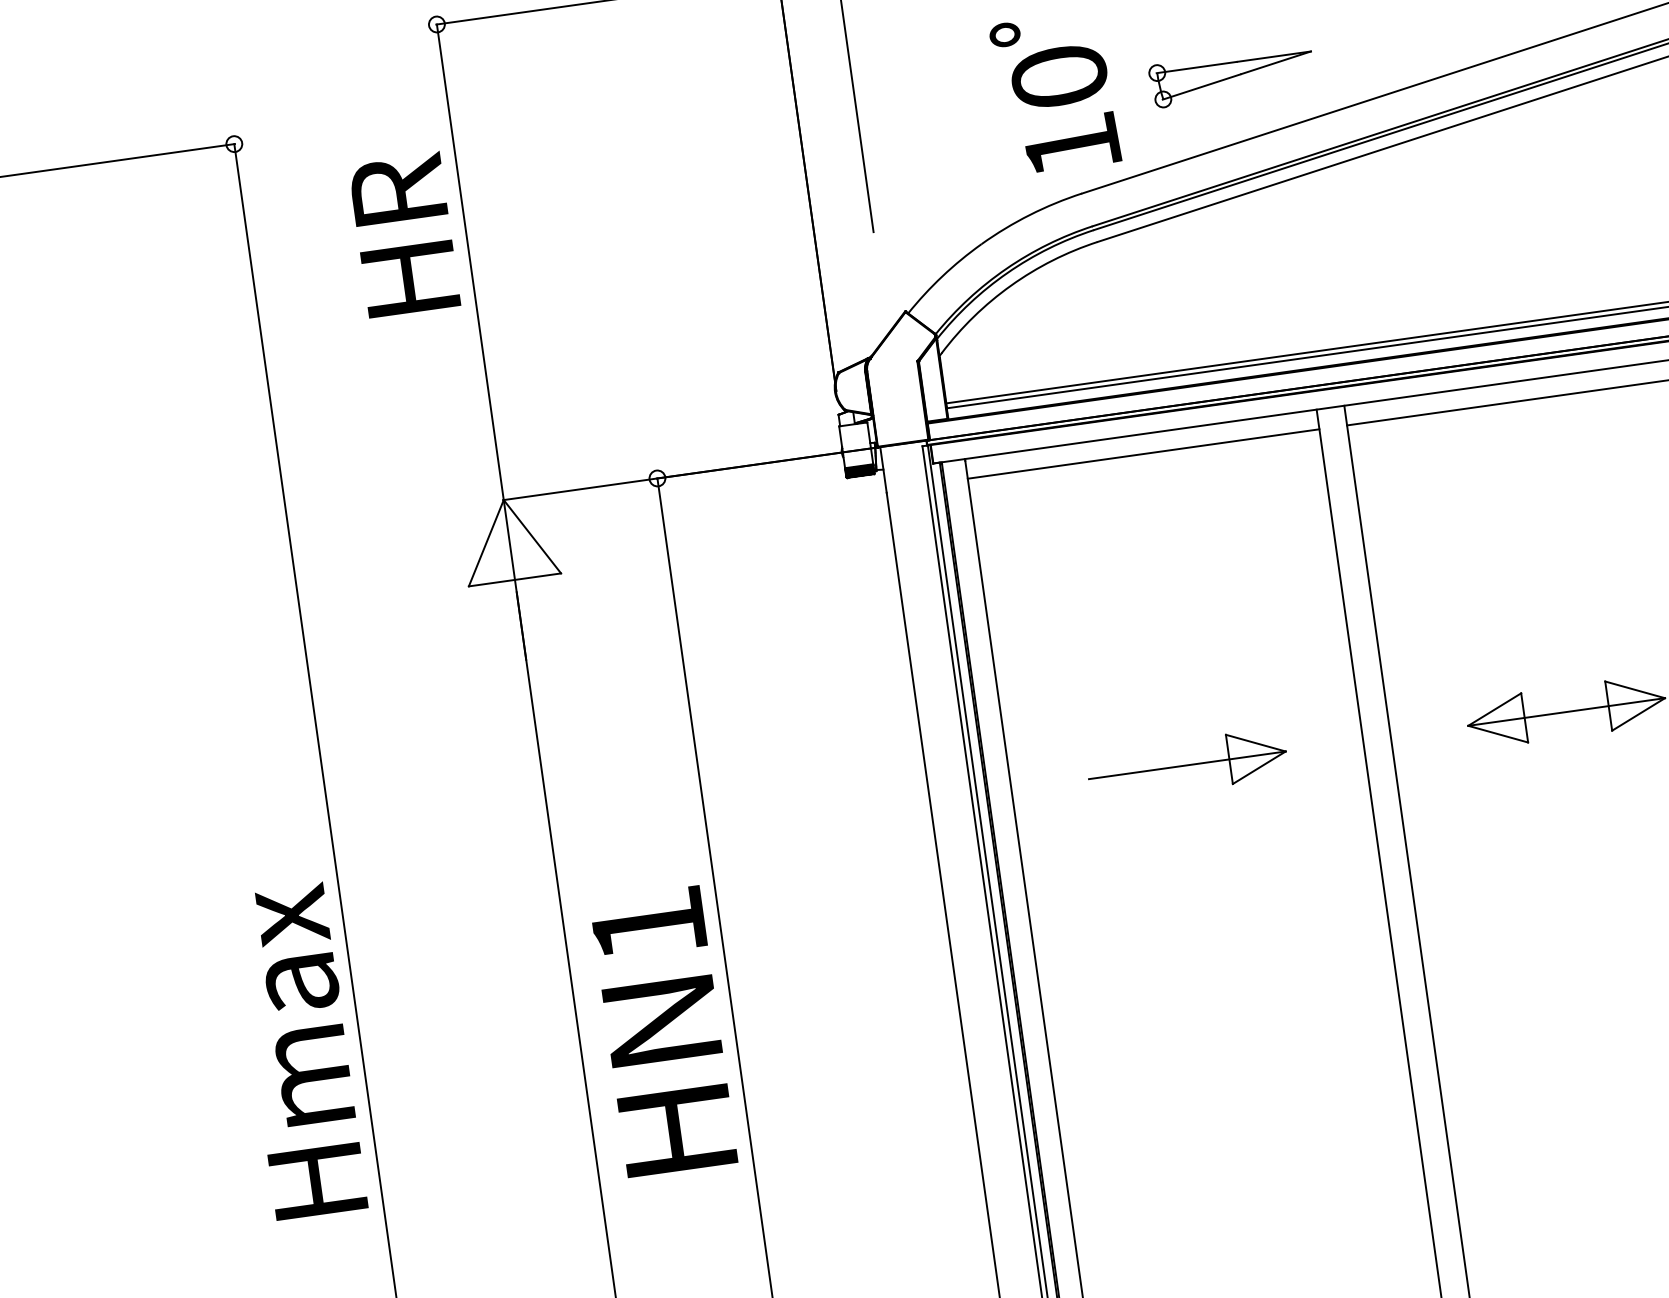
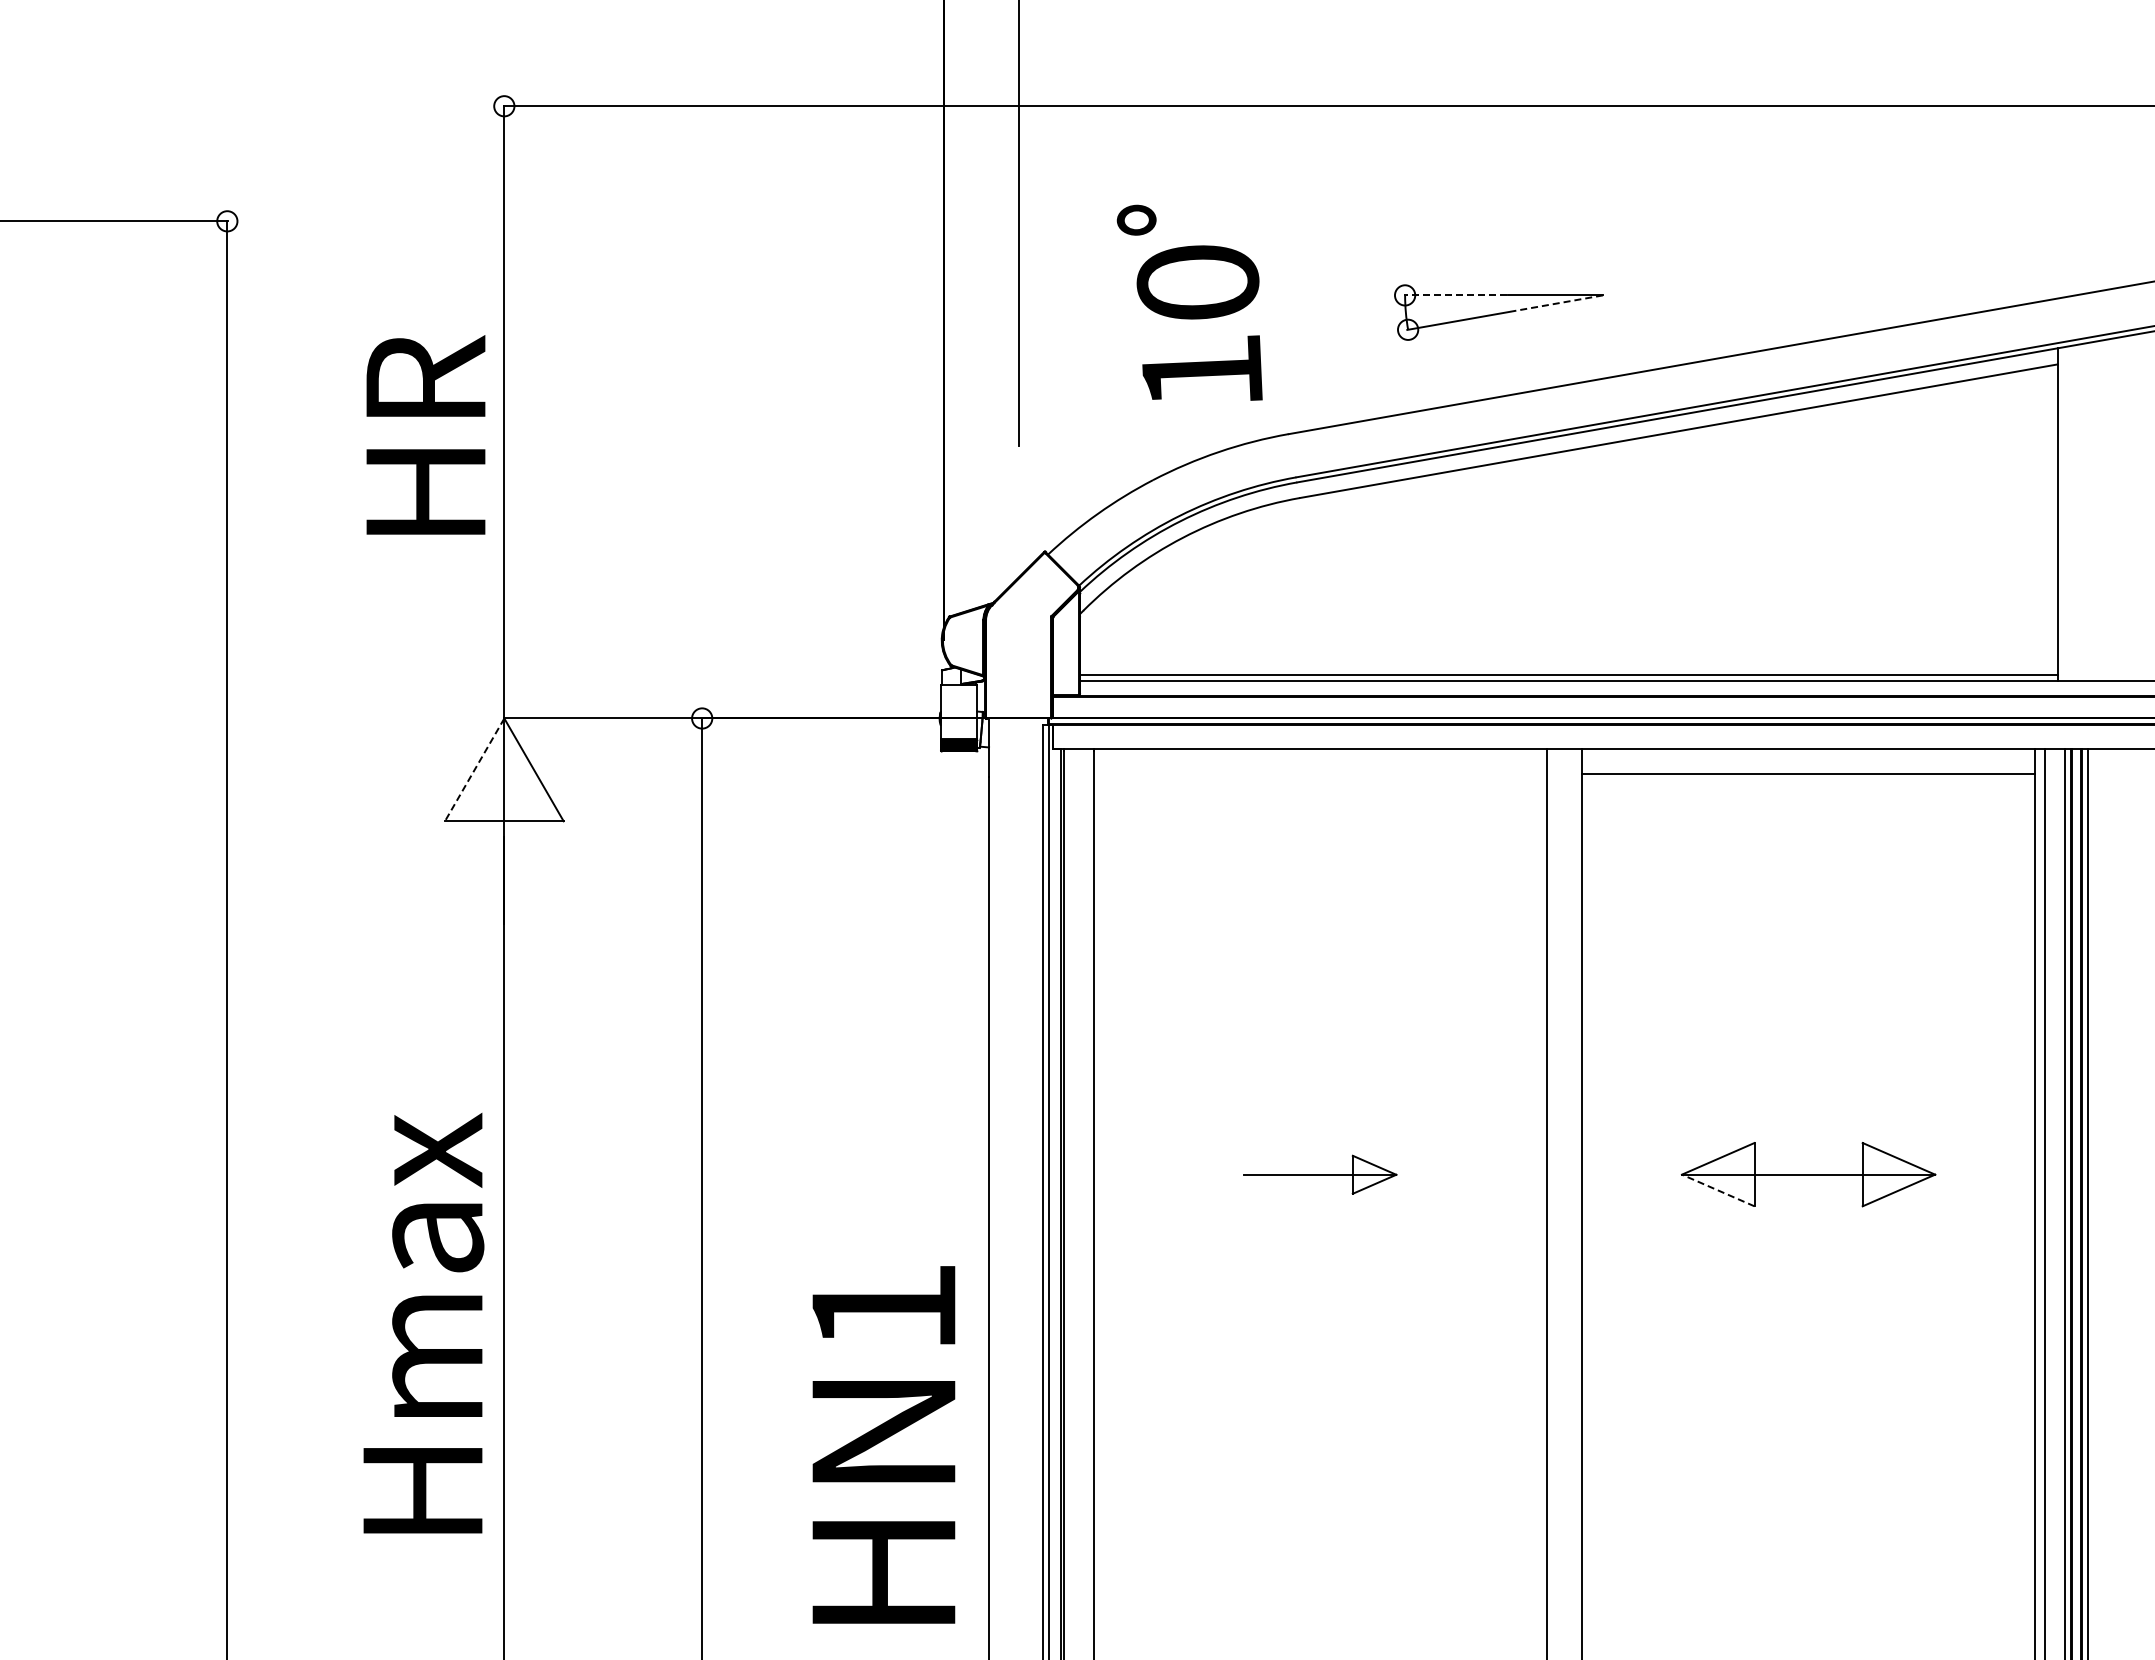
line: (1275, 62) -> (1556, 303), solid -> dashed
line: (1196, 67) -> (1455, 295), solid -> dashed
text: (1055, 93) -> (1189, 302), moved
text: (403, 234) -> (425, 434), moved
line: (1142, 453) -> (1319, 773), removed
line: (486, 543) -> (474, 770), solid -> dashed
line: (1498, 734) -> (1718, 1190), solid -> dashed
part: (1187, 765) -> (1320, 1174), size x0.6
text: (663, 1031) -> (883, 1444), moved
text: (300, 1050) -> (423, 1322), moved

